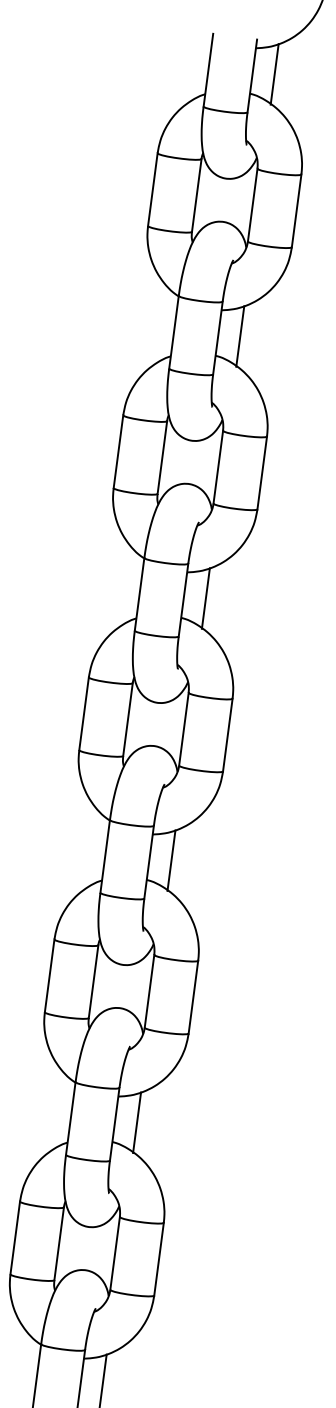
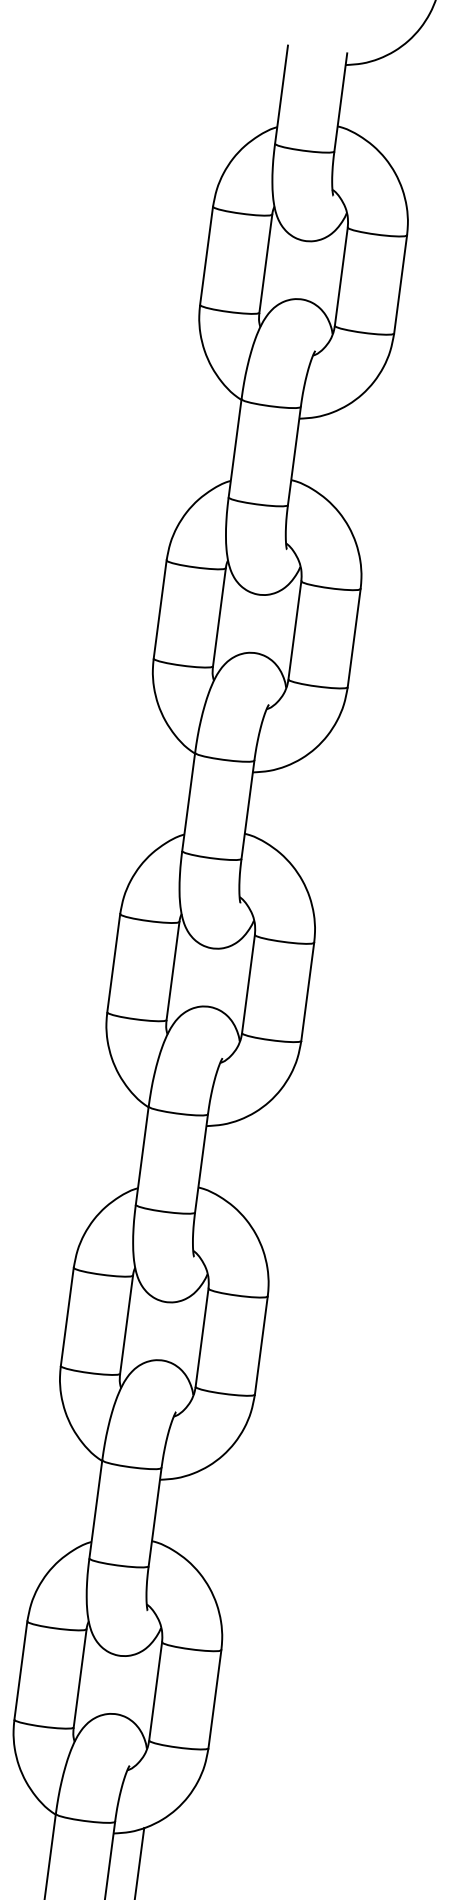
line: (274, 74) -> (370, 100), removed
line: (240, 336) -> (324, 453), removed
line: (205, 598) -> (277, 807), removed
line: (171, 860) -> (231, 1161), removed
line: (136, 1122) -> (184, 1514), removed

